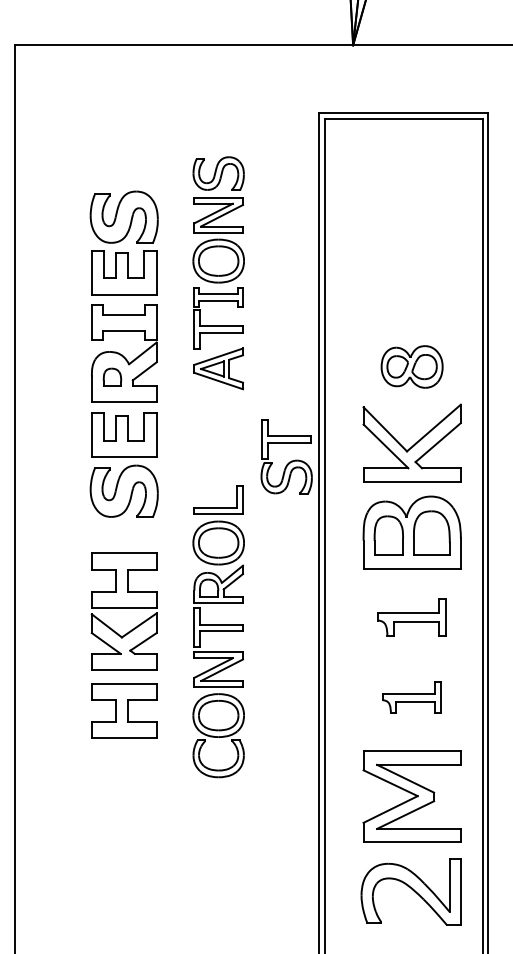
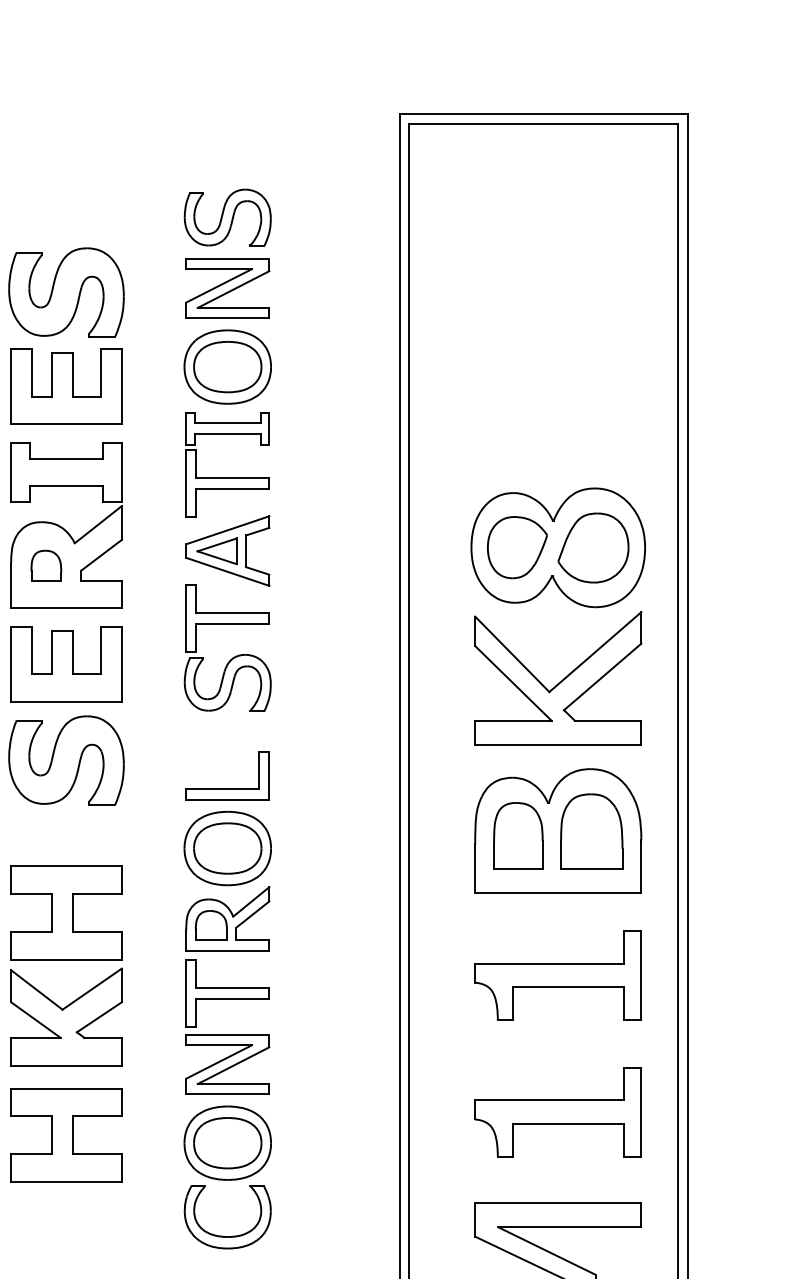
part: (411, 366) -> (557, 547), size x1.67
part: (286, 456) -> (227, 647), moved
part: (411, 617) -> (557, 975), size x1.43
part: (411, 697) -> (557, 1112), size x1.67

